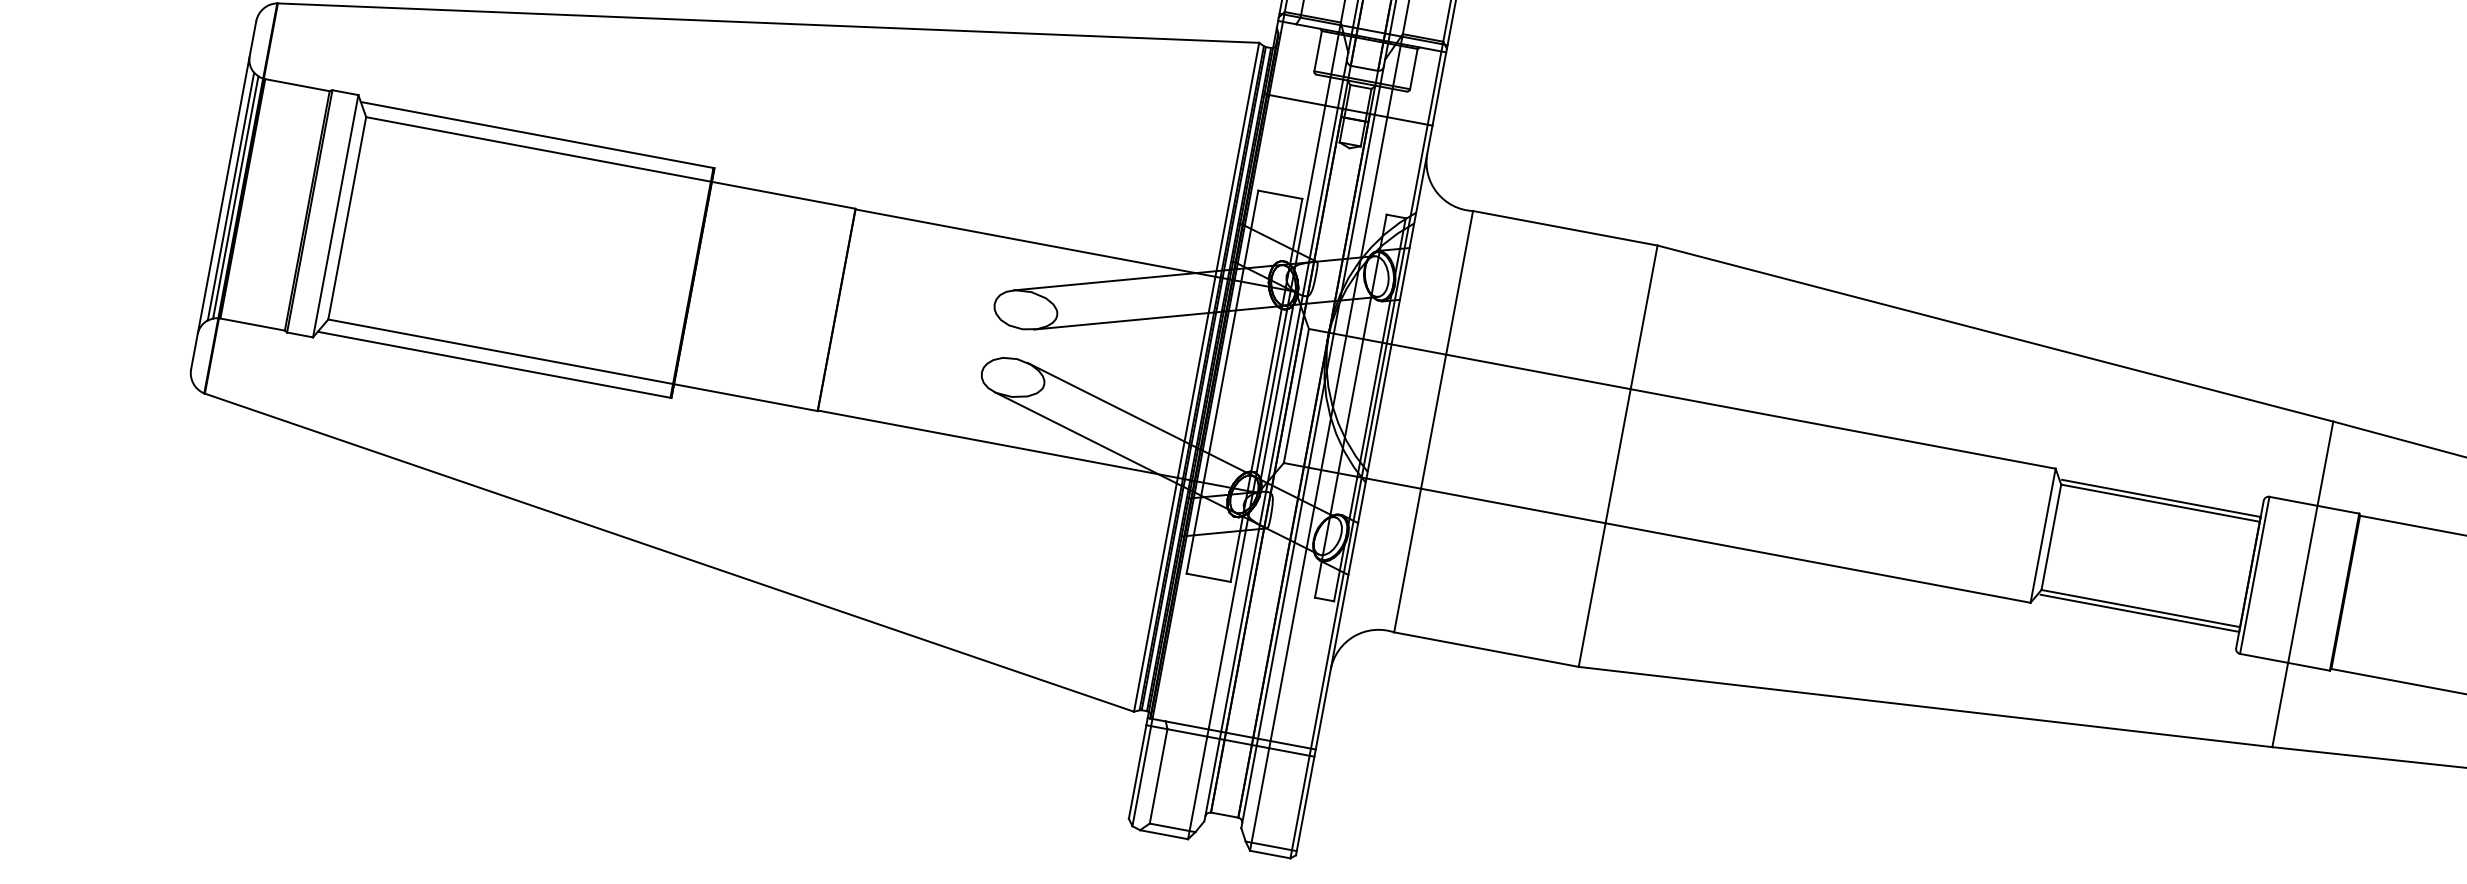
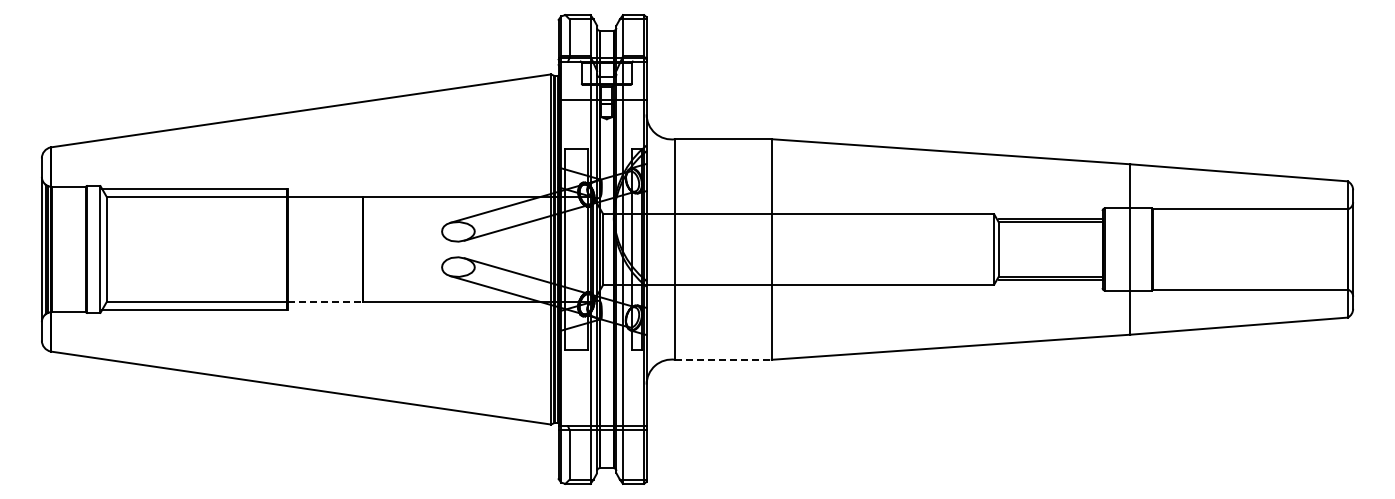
line: (746, 397) -> (325, 302), solid -> dashed
line: (1486, 649) -> (723, 359), solid -> dashed

